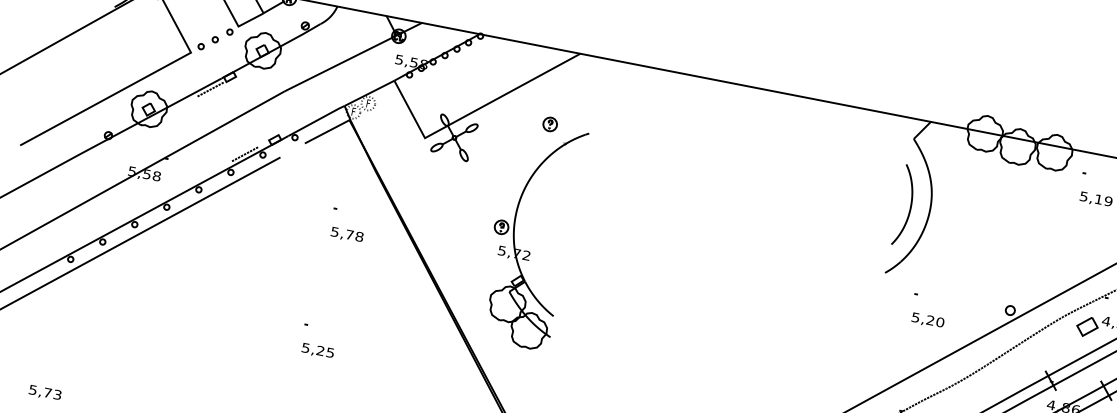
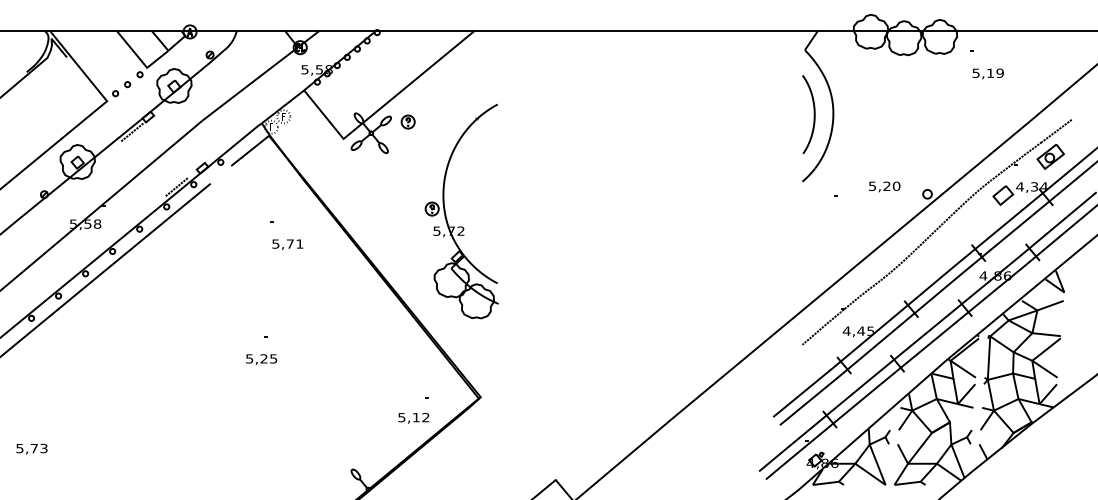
part: (549, 123) -> (407, 121), moved
text: (359, 236) -> (299, 243), 5,78 -> 5,71
text: (927, 320) -> (884, 186), moved
text: (317, 351) -> (261, 359), moved

